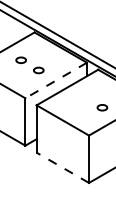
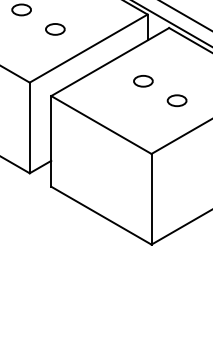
line: (56, 80) -> (89, 48), dashed -> solid
part: (84, 97) -> (142, 81), added
line: (62, 167) -> (100, 215), dashed -> solid

